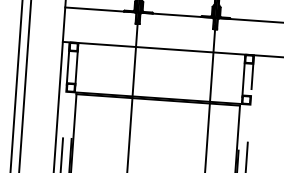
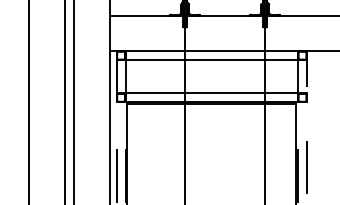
line: (160, 57) -> (211, 60), added
line: (158, 89) -> (211, 93), added

